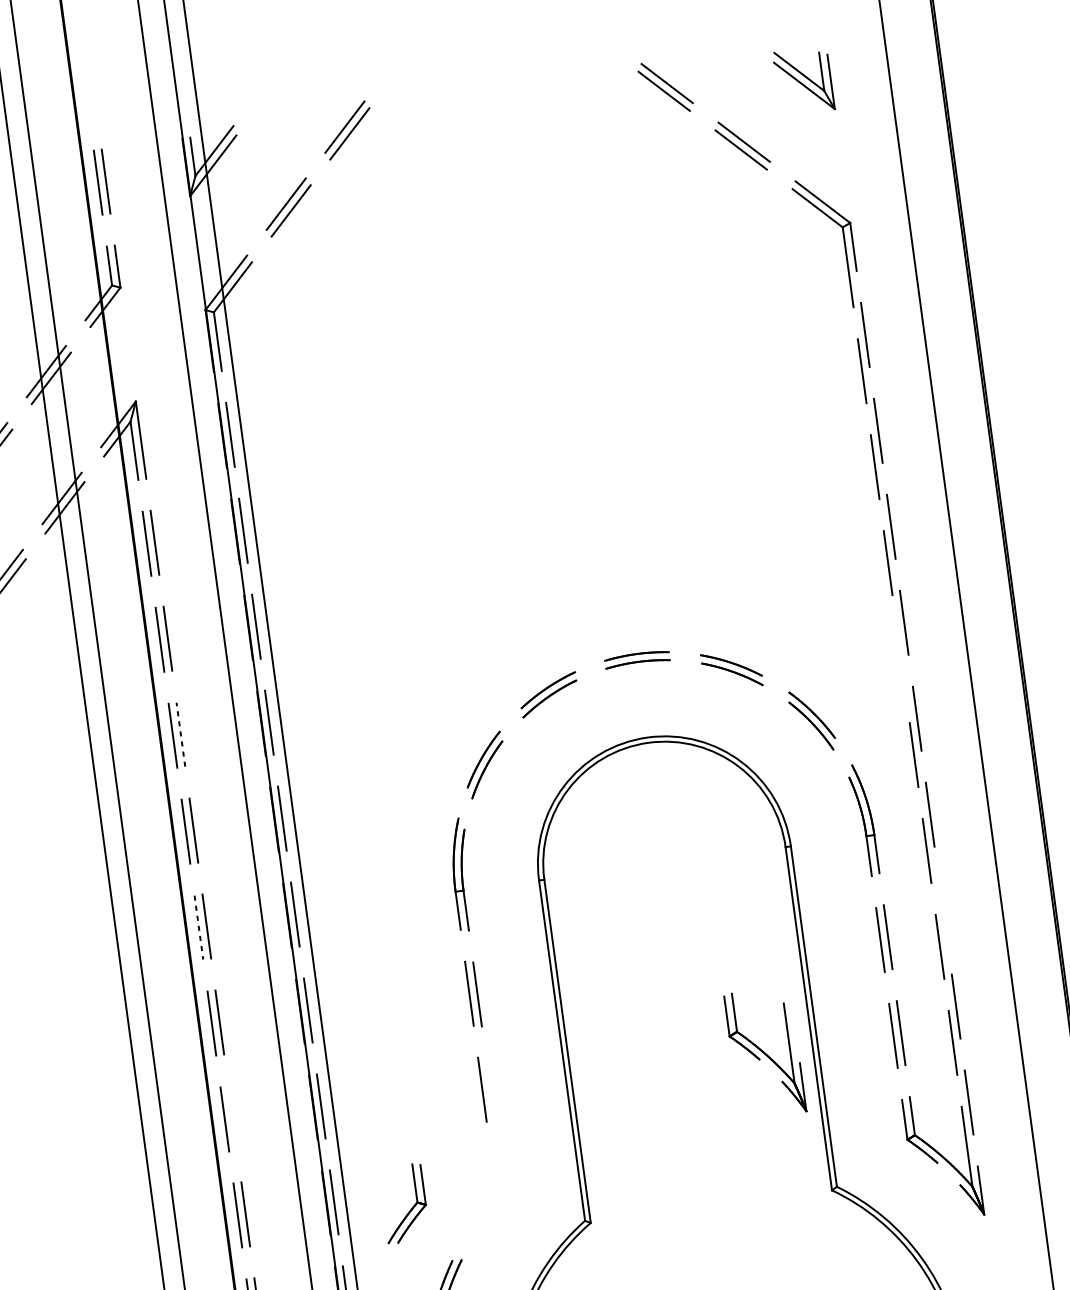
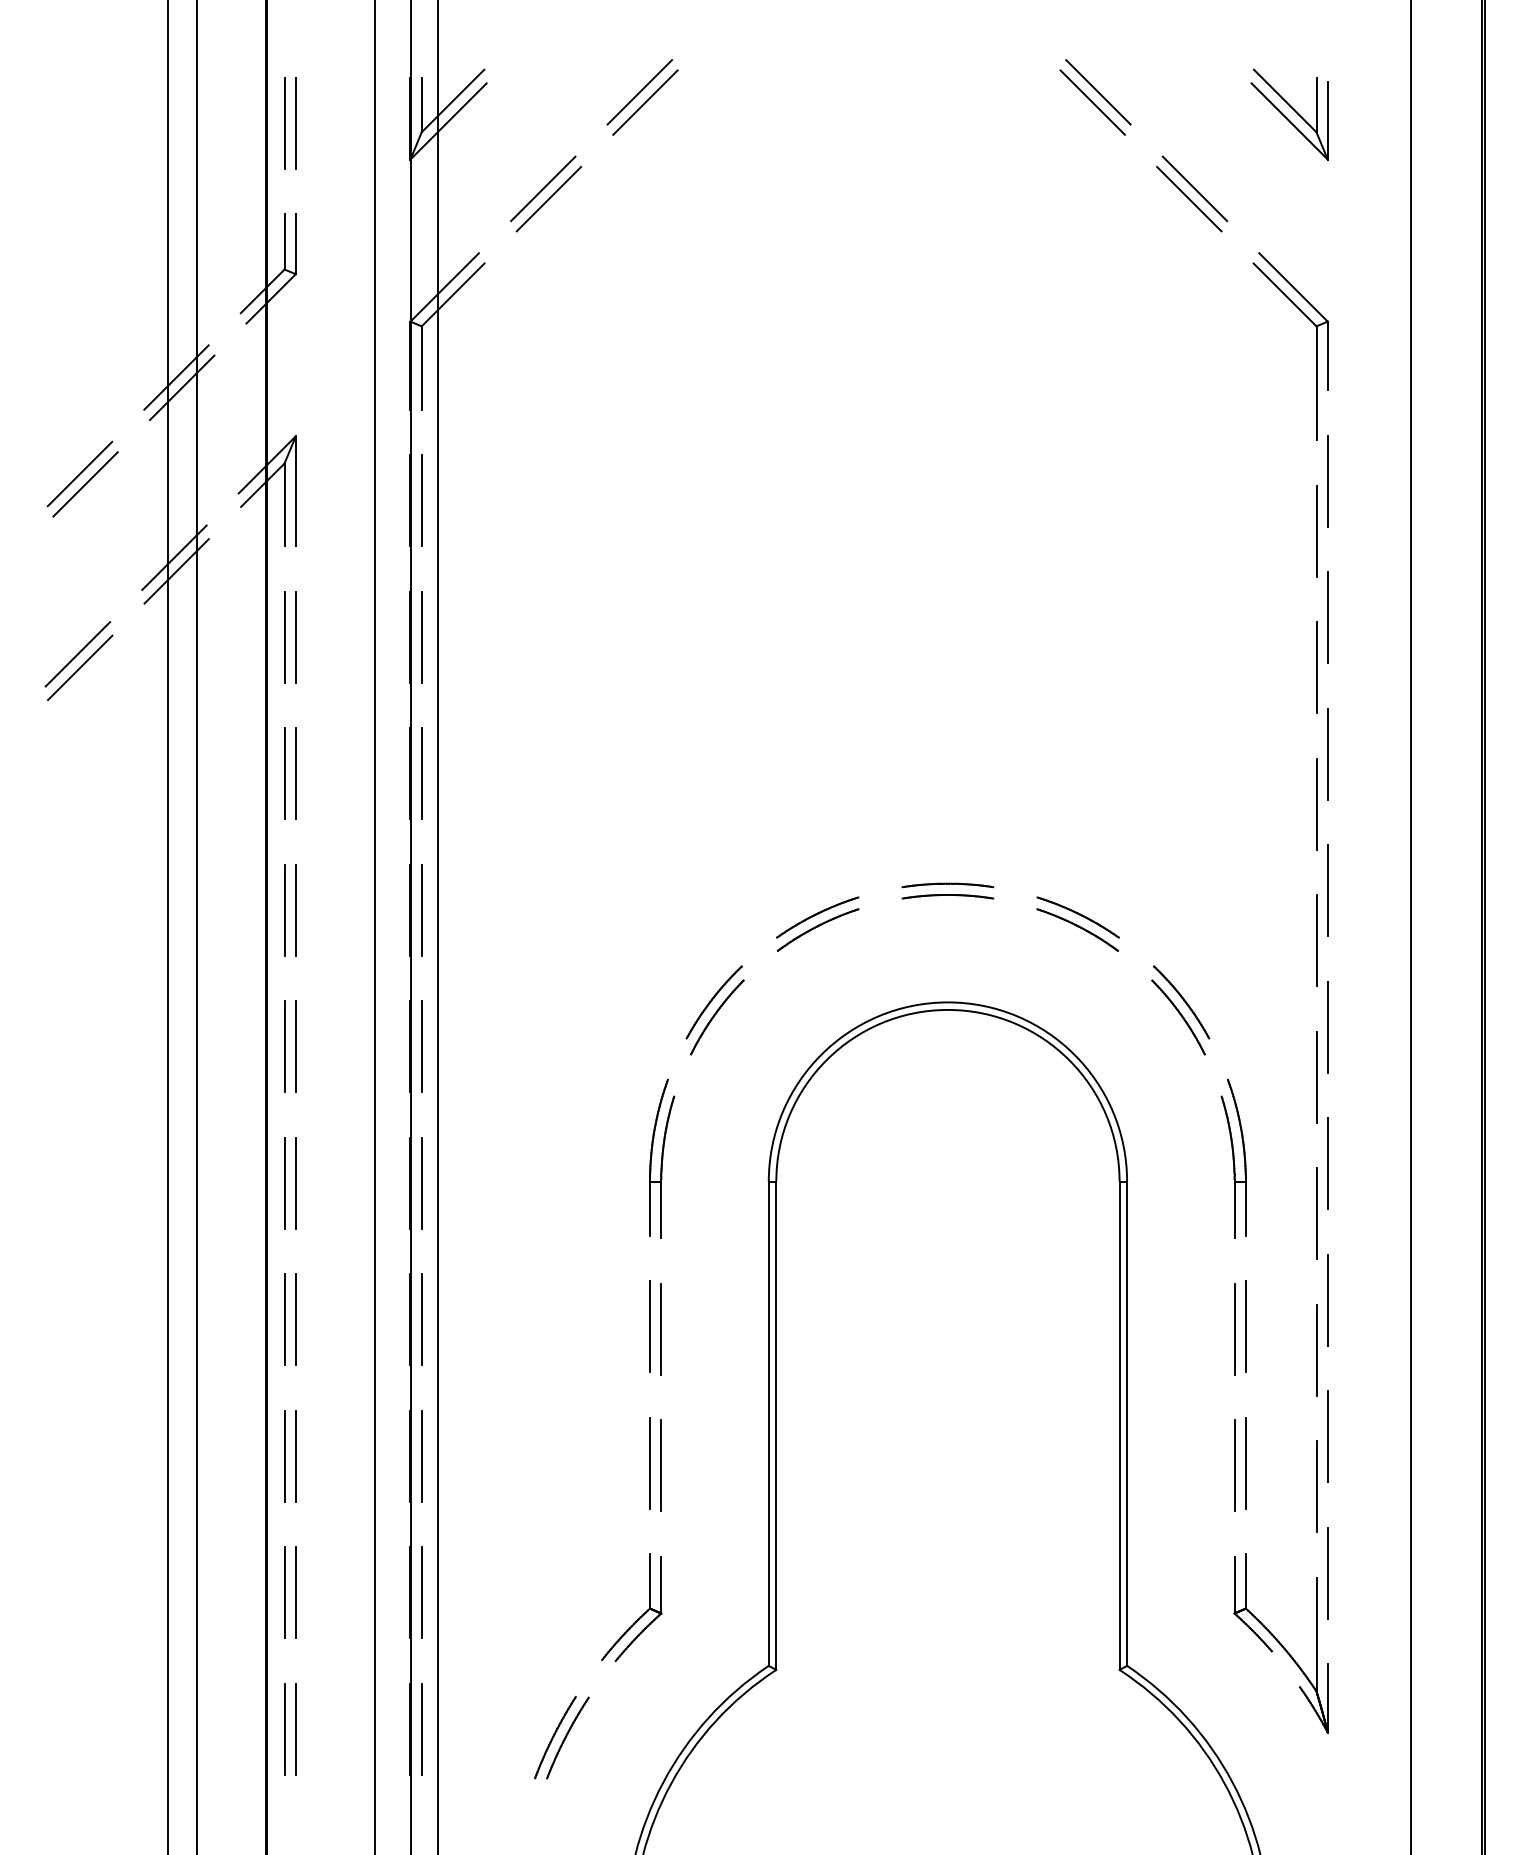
line: (901, 658) -> (1316, 940), added
line: (180, 734) -> (295, 910), dashed -> solid
line: (942, 910) -> (1327, 1299), added
line: (198, 927) -> (284, 1183), dashed -> solid
part: (764, 1053) -> (1051, 1465), removed
line: (490, 1090) -> (661, 1465), added
line: (232, 1117) -> (295, 1455), added
part: (411, 1208) -> (640, 1616), moved

